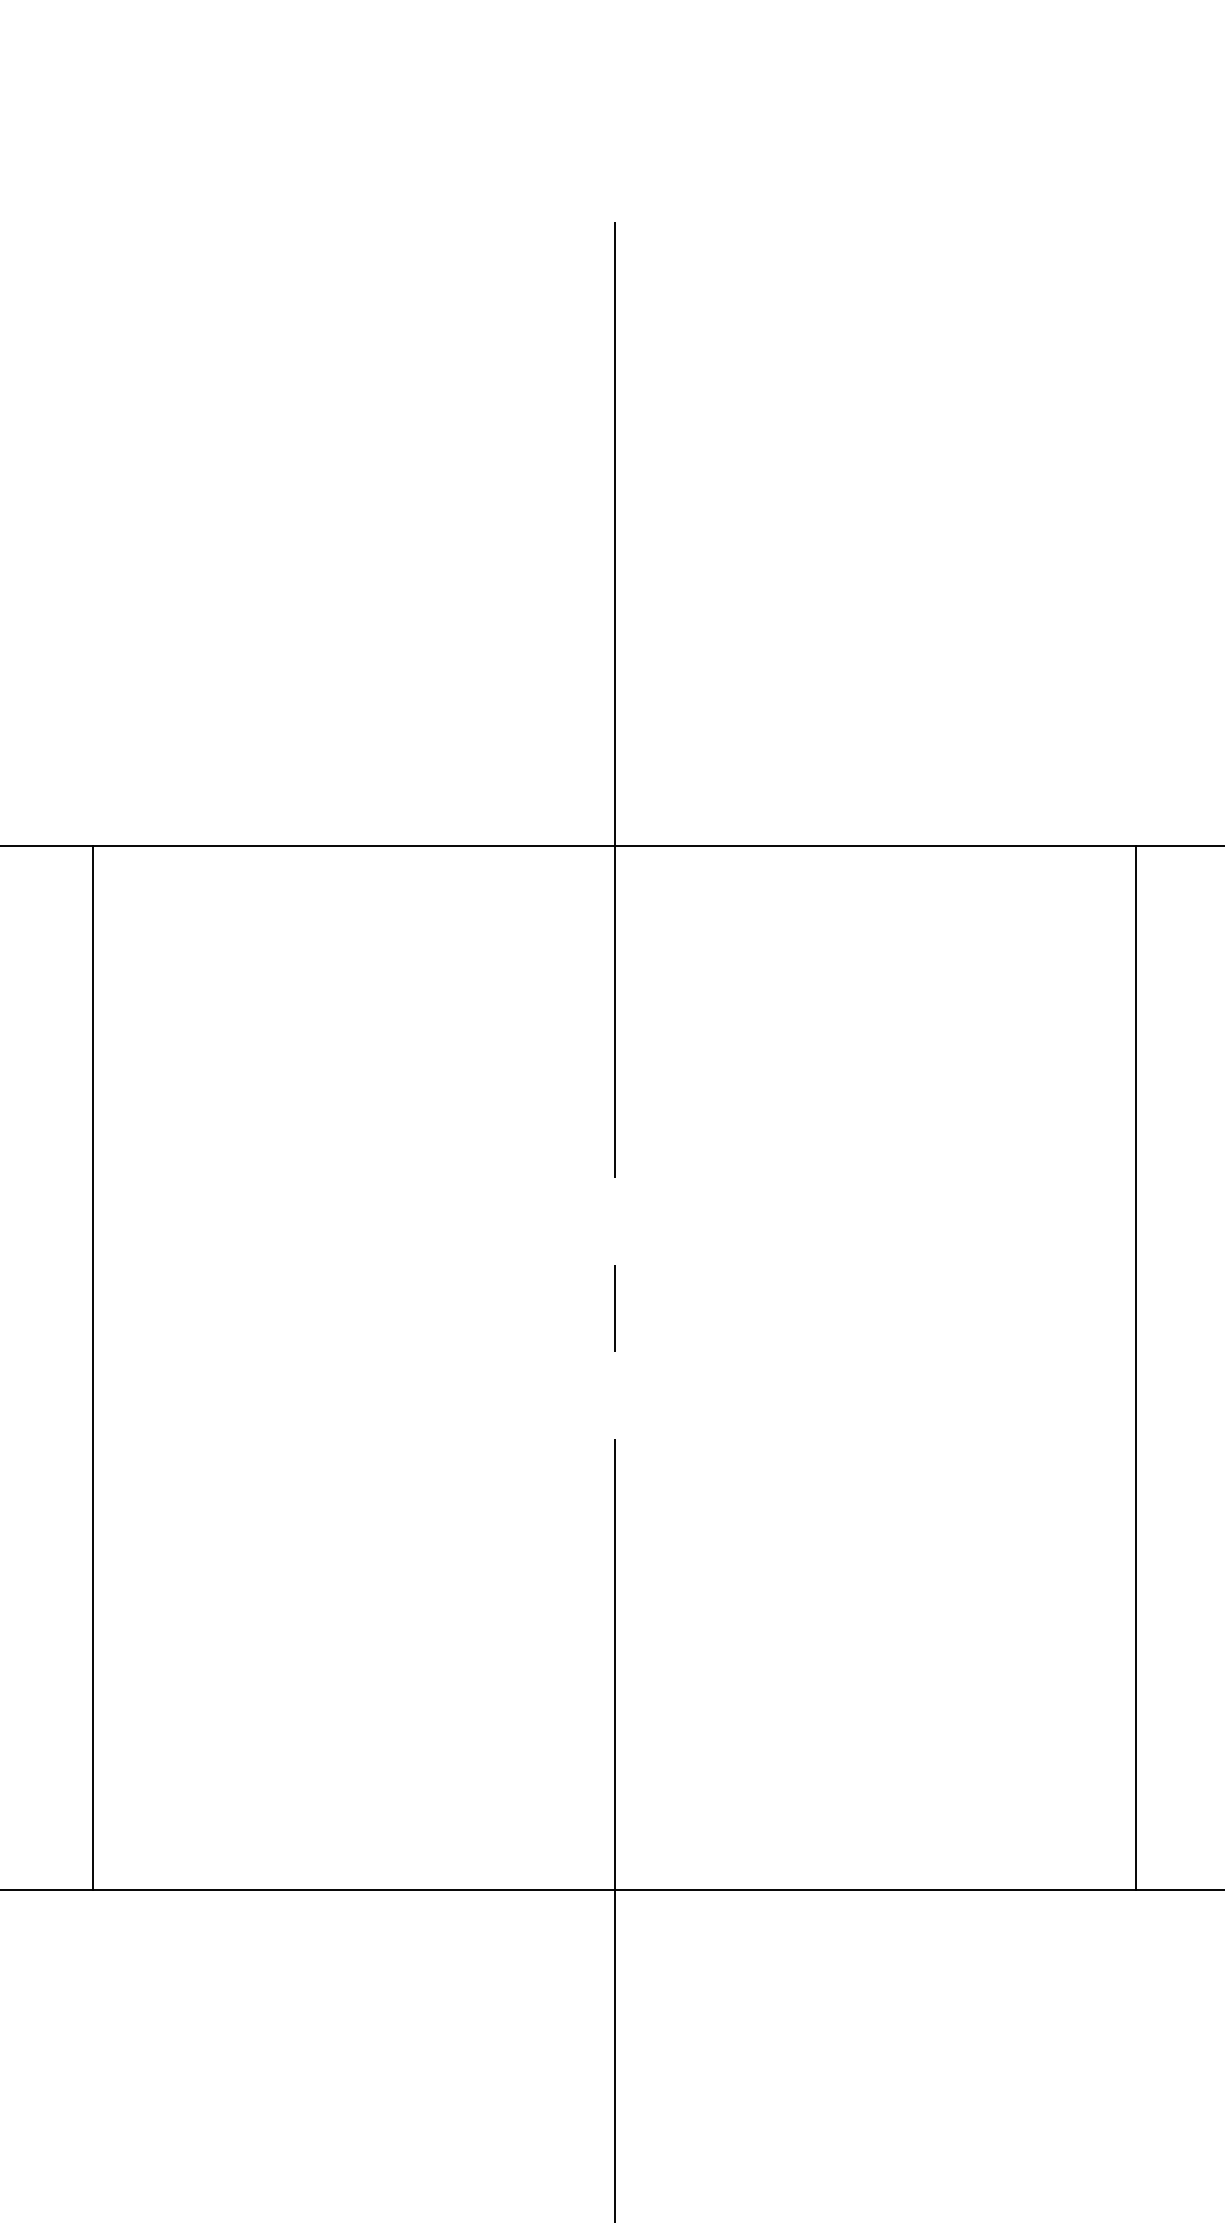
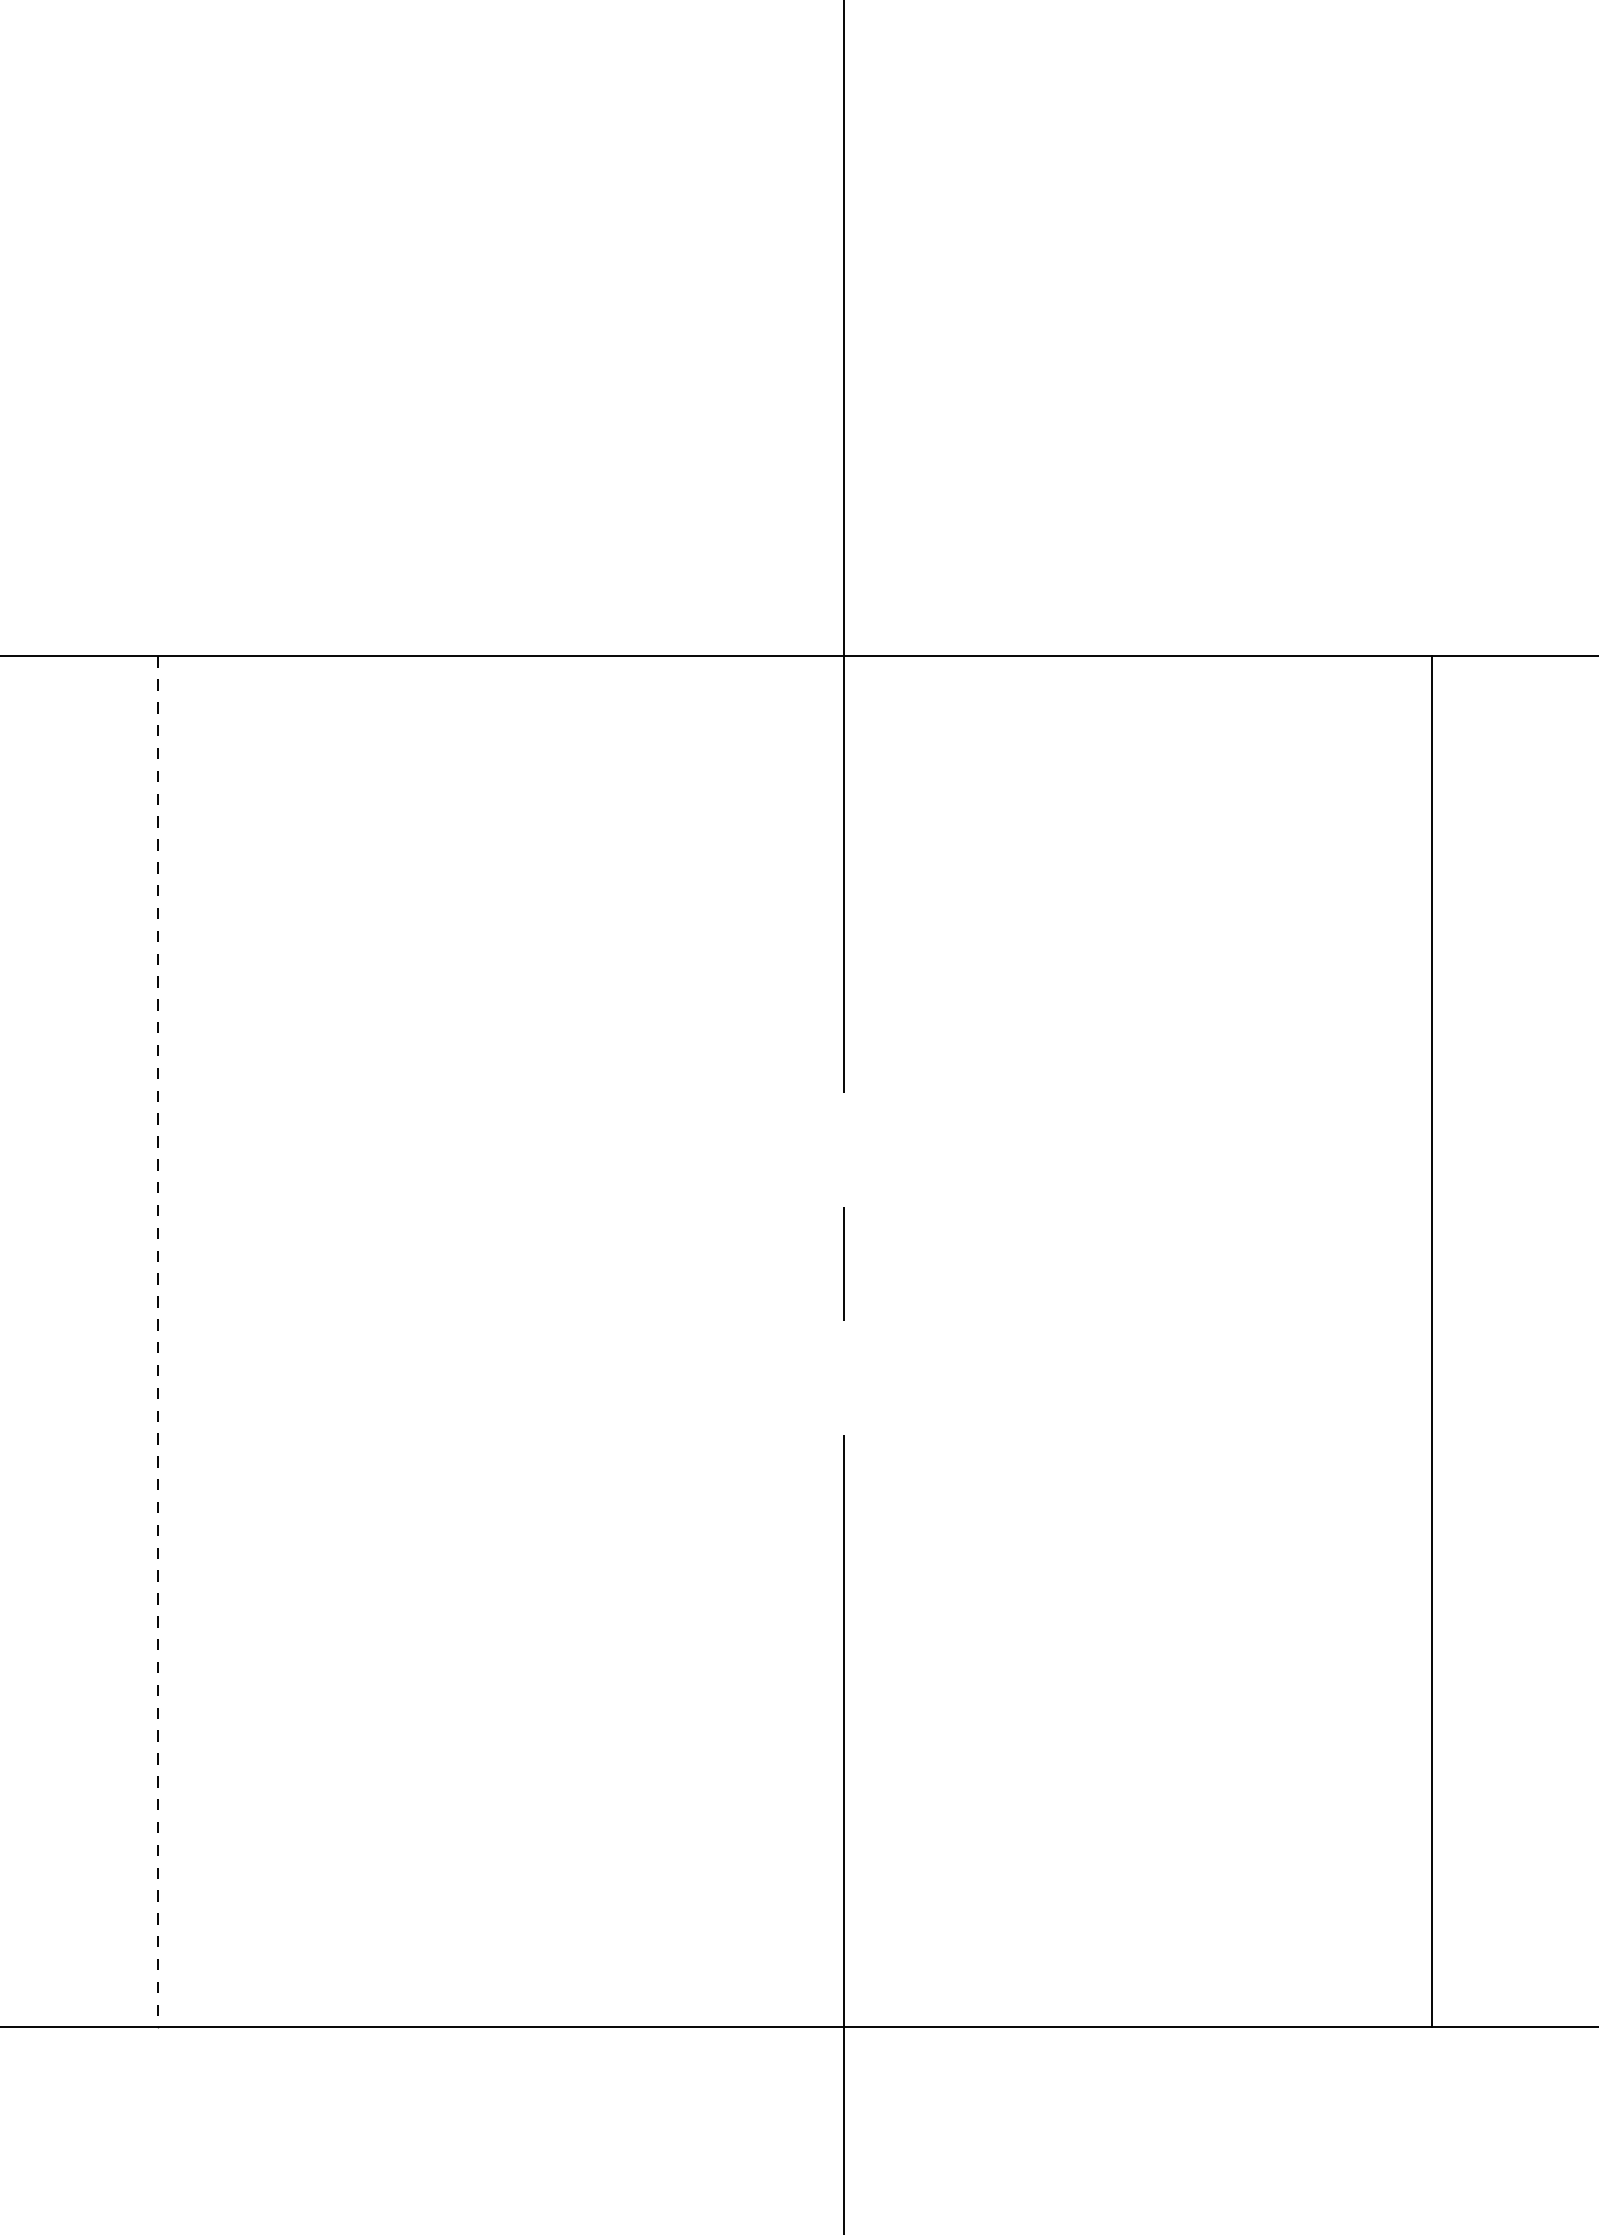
line: (92, 1368) -> (158, 1342), solid -> dashed
line: (1136, 1368) -> (1432, 1342), moved

